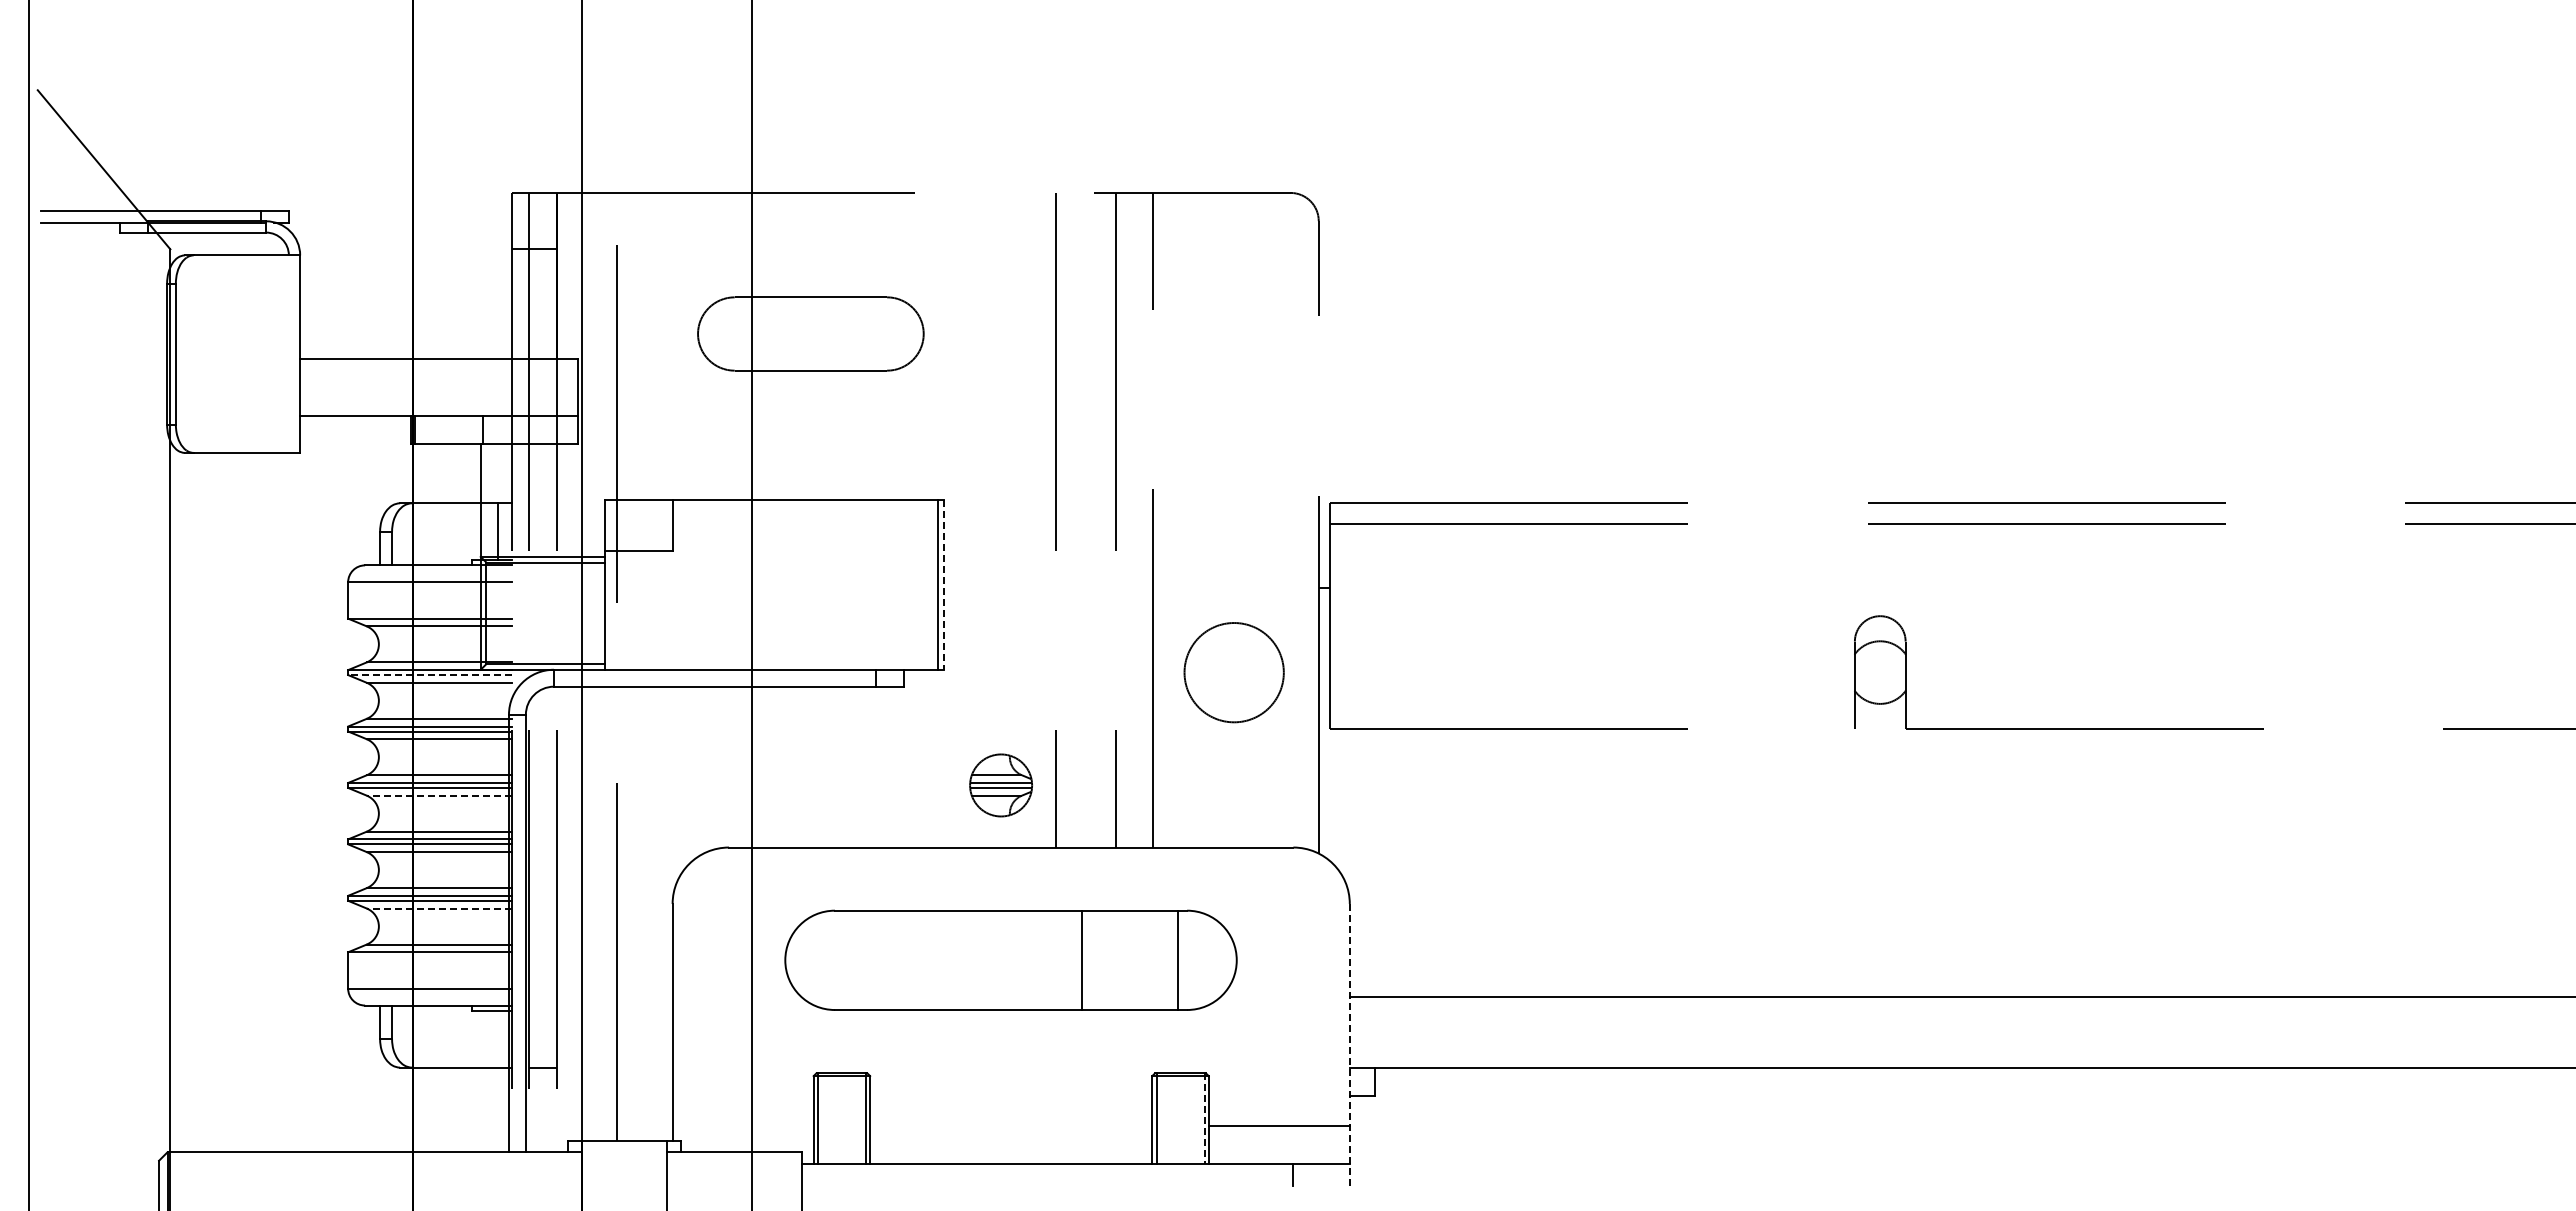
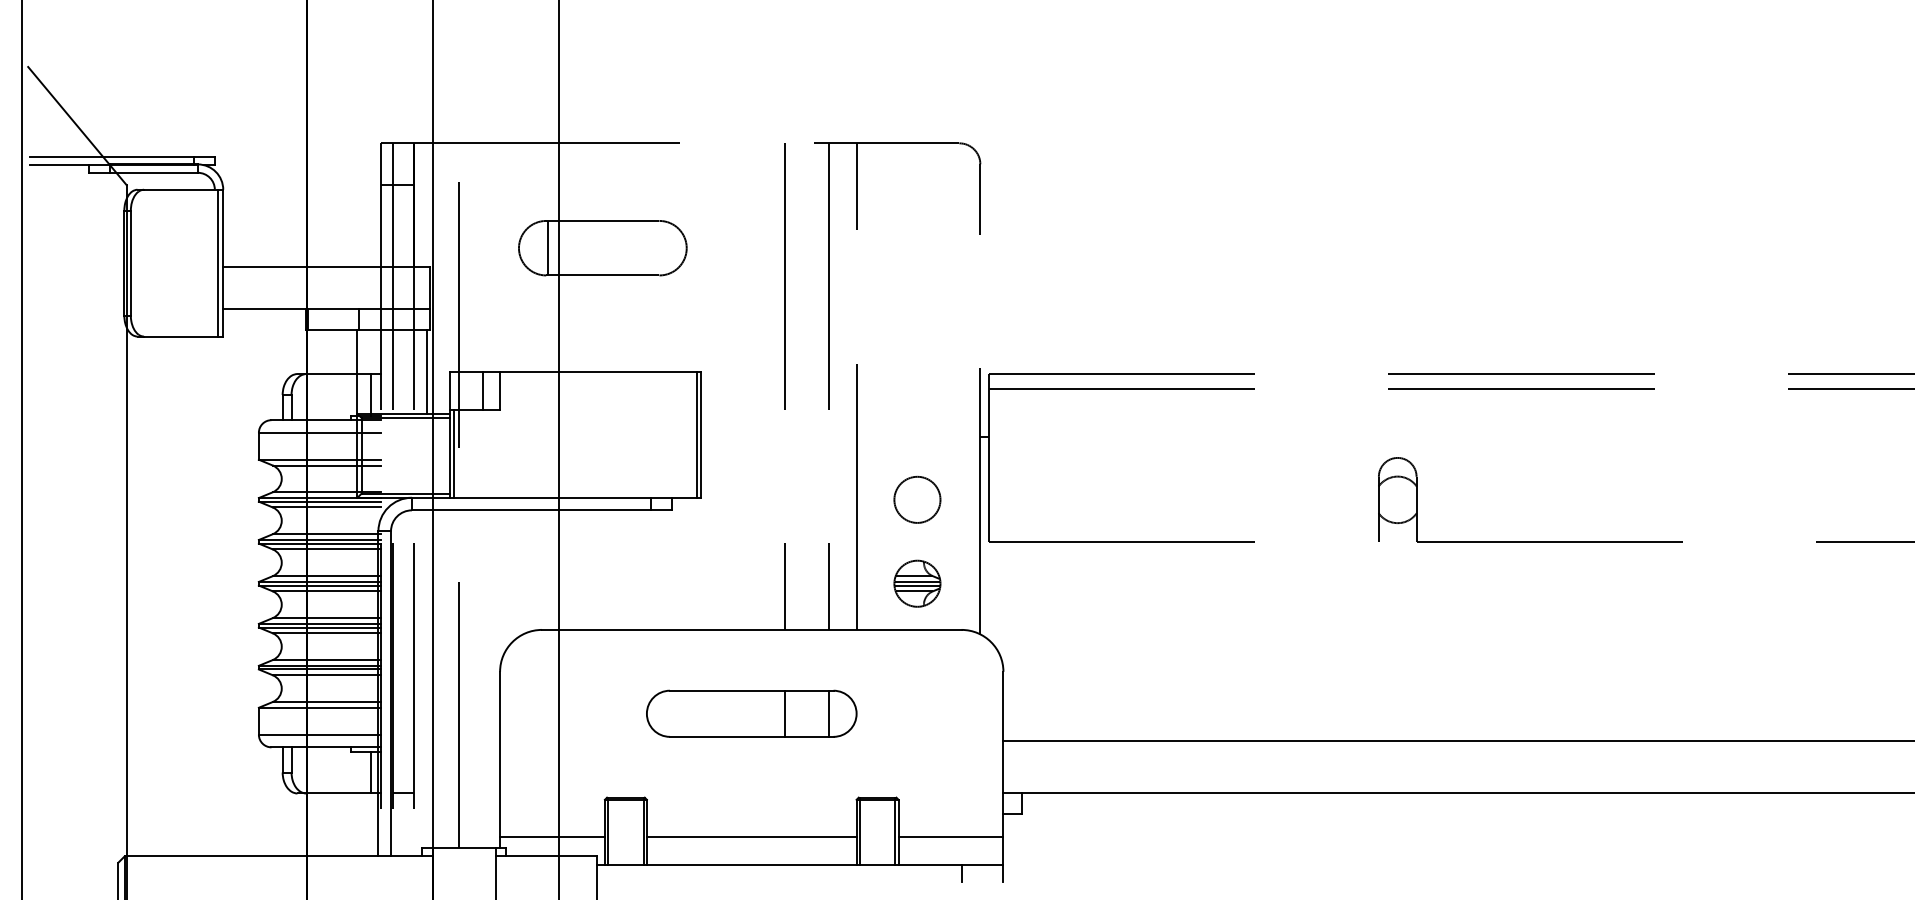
line: (737, 333) -> (548, 247), added
line: (292, 353) -> (217, 262), added
line: (573, 500) -> (426, 371), added
line: (650, 525) -> (483, 390), added
line: (943, 585) -> (701, 435), dashed -> solid
line: (610, 610) -> (453, 453), added
circle: (1233, 672) -> (916, 499), size x0.62
line: (429, 675) -> (319, 502), dashed -> solid
part: (1000, 785) -> (916, 583), moved
line: (438, 795) -> (326, 591), dashed -> solid
line: (438, 908) -> (326, 675), dashed -> solid
part: (1011, 960) -> (751, 713), size x0.62
line: (498, 1039) -> (370, 772), added
line: (1349, 1045) -> (1003, 777), dashed -> solid
line: (1204, 1118) -> (895, 831), dashed -> solid
line: (742, 1126) -> (552, 837), added
line: (1011, 1126) -> (751, 837), added

